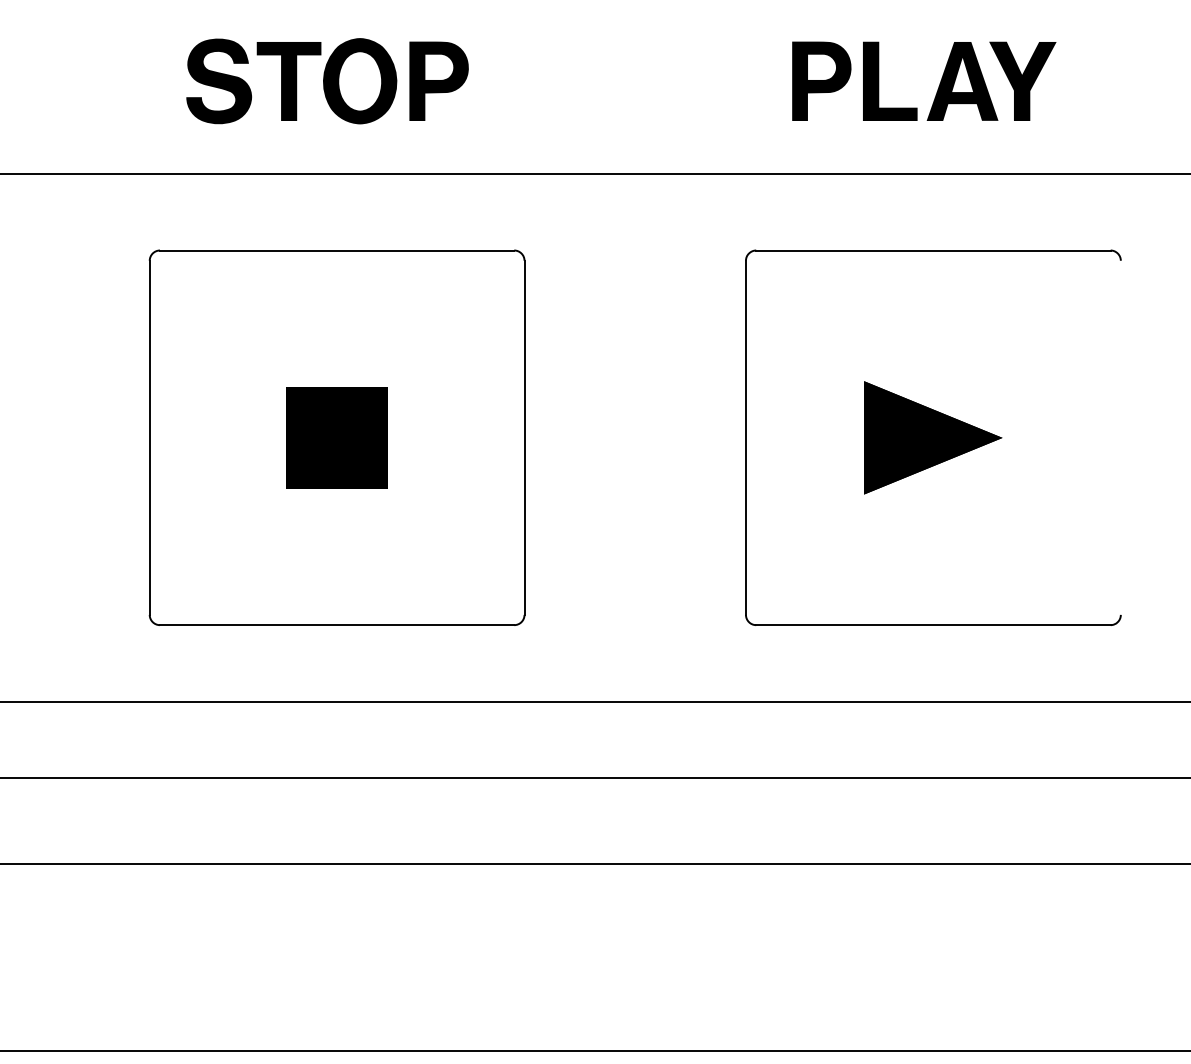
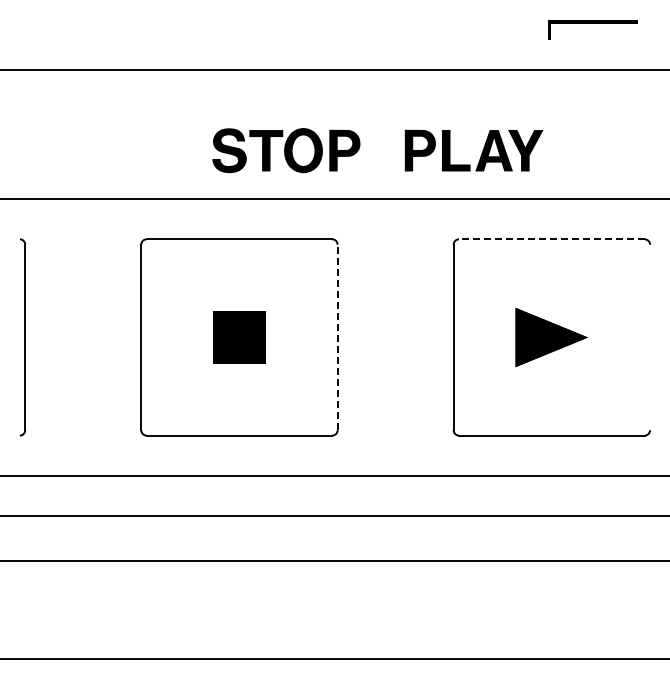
part: (327, 80) -> (286, 150), moved
part: (938, 86) -> (481, 153), moved
line: (932, 250) -> (551, 239), solid -> dashed
line: (524, 437) -> (337, 337), solid -> dashed

